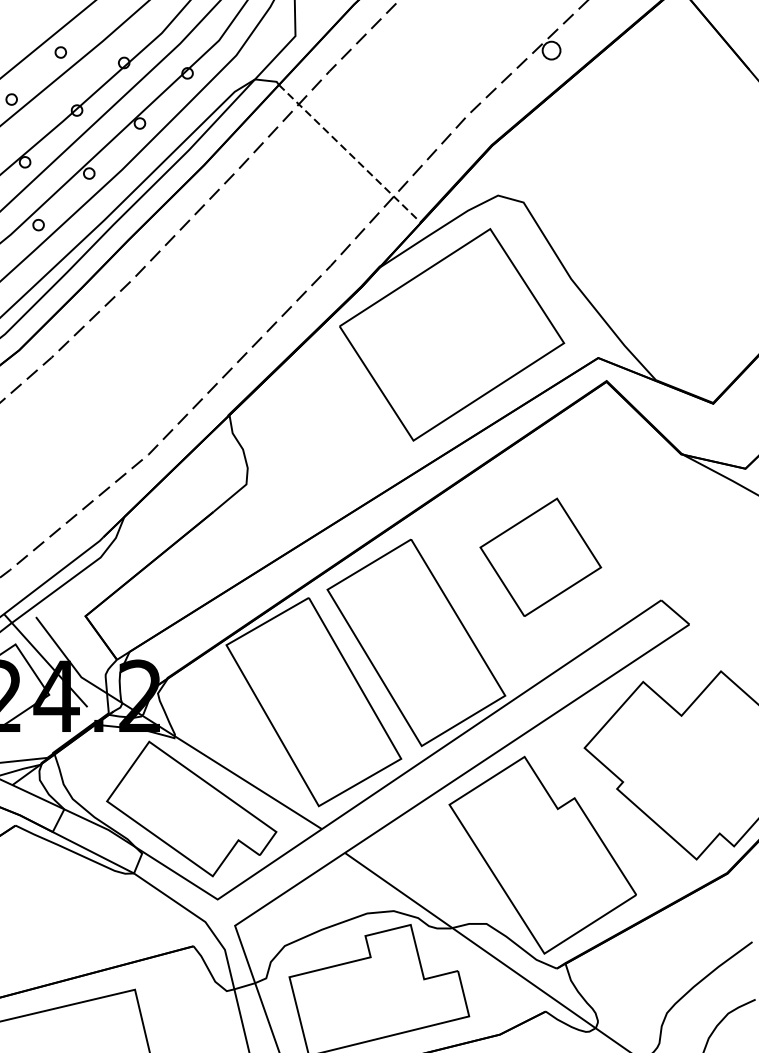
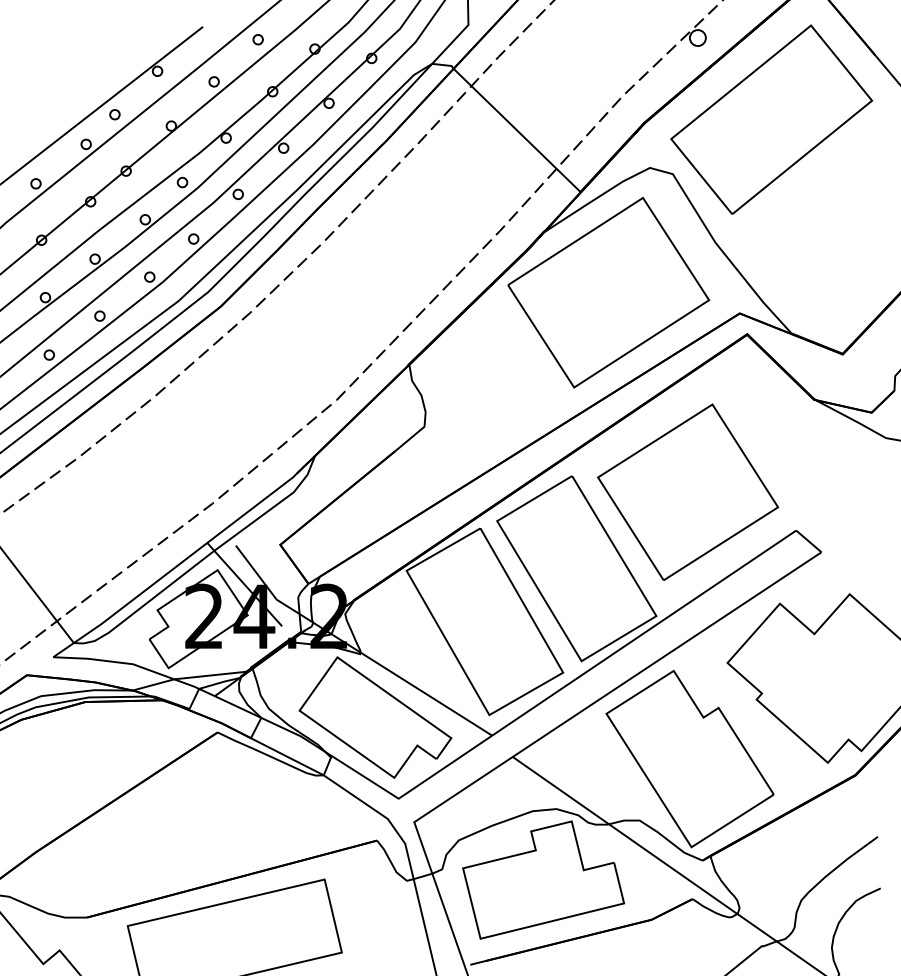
part: (633, 141) -> (771, 119), added
line: (350, 153) -> (517, 130), dashed -> solid
part: (541, 556) -> (688, 491), size x1.67

